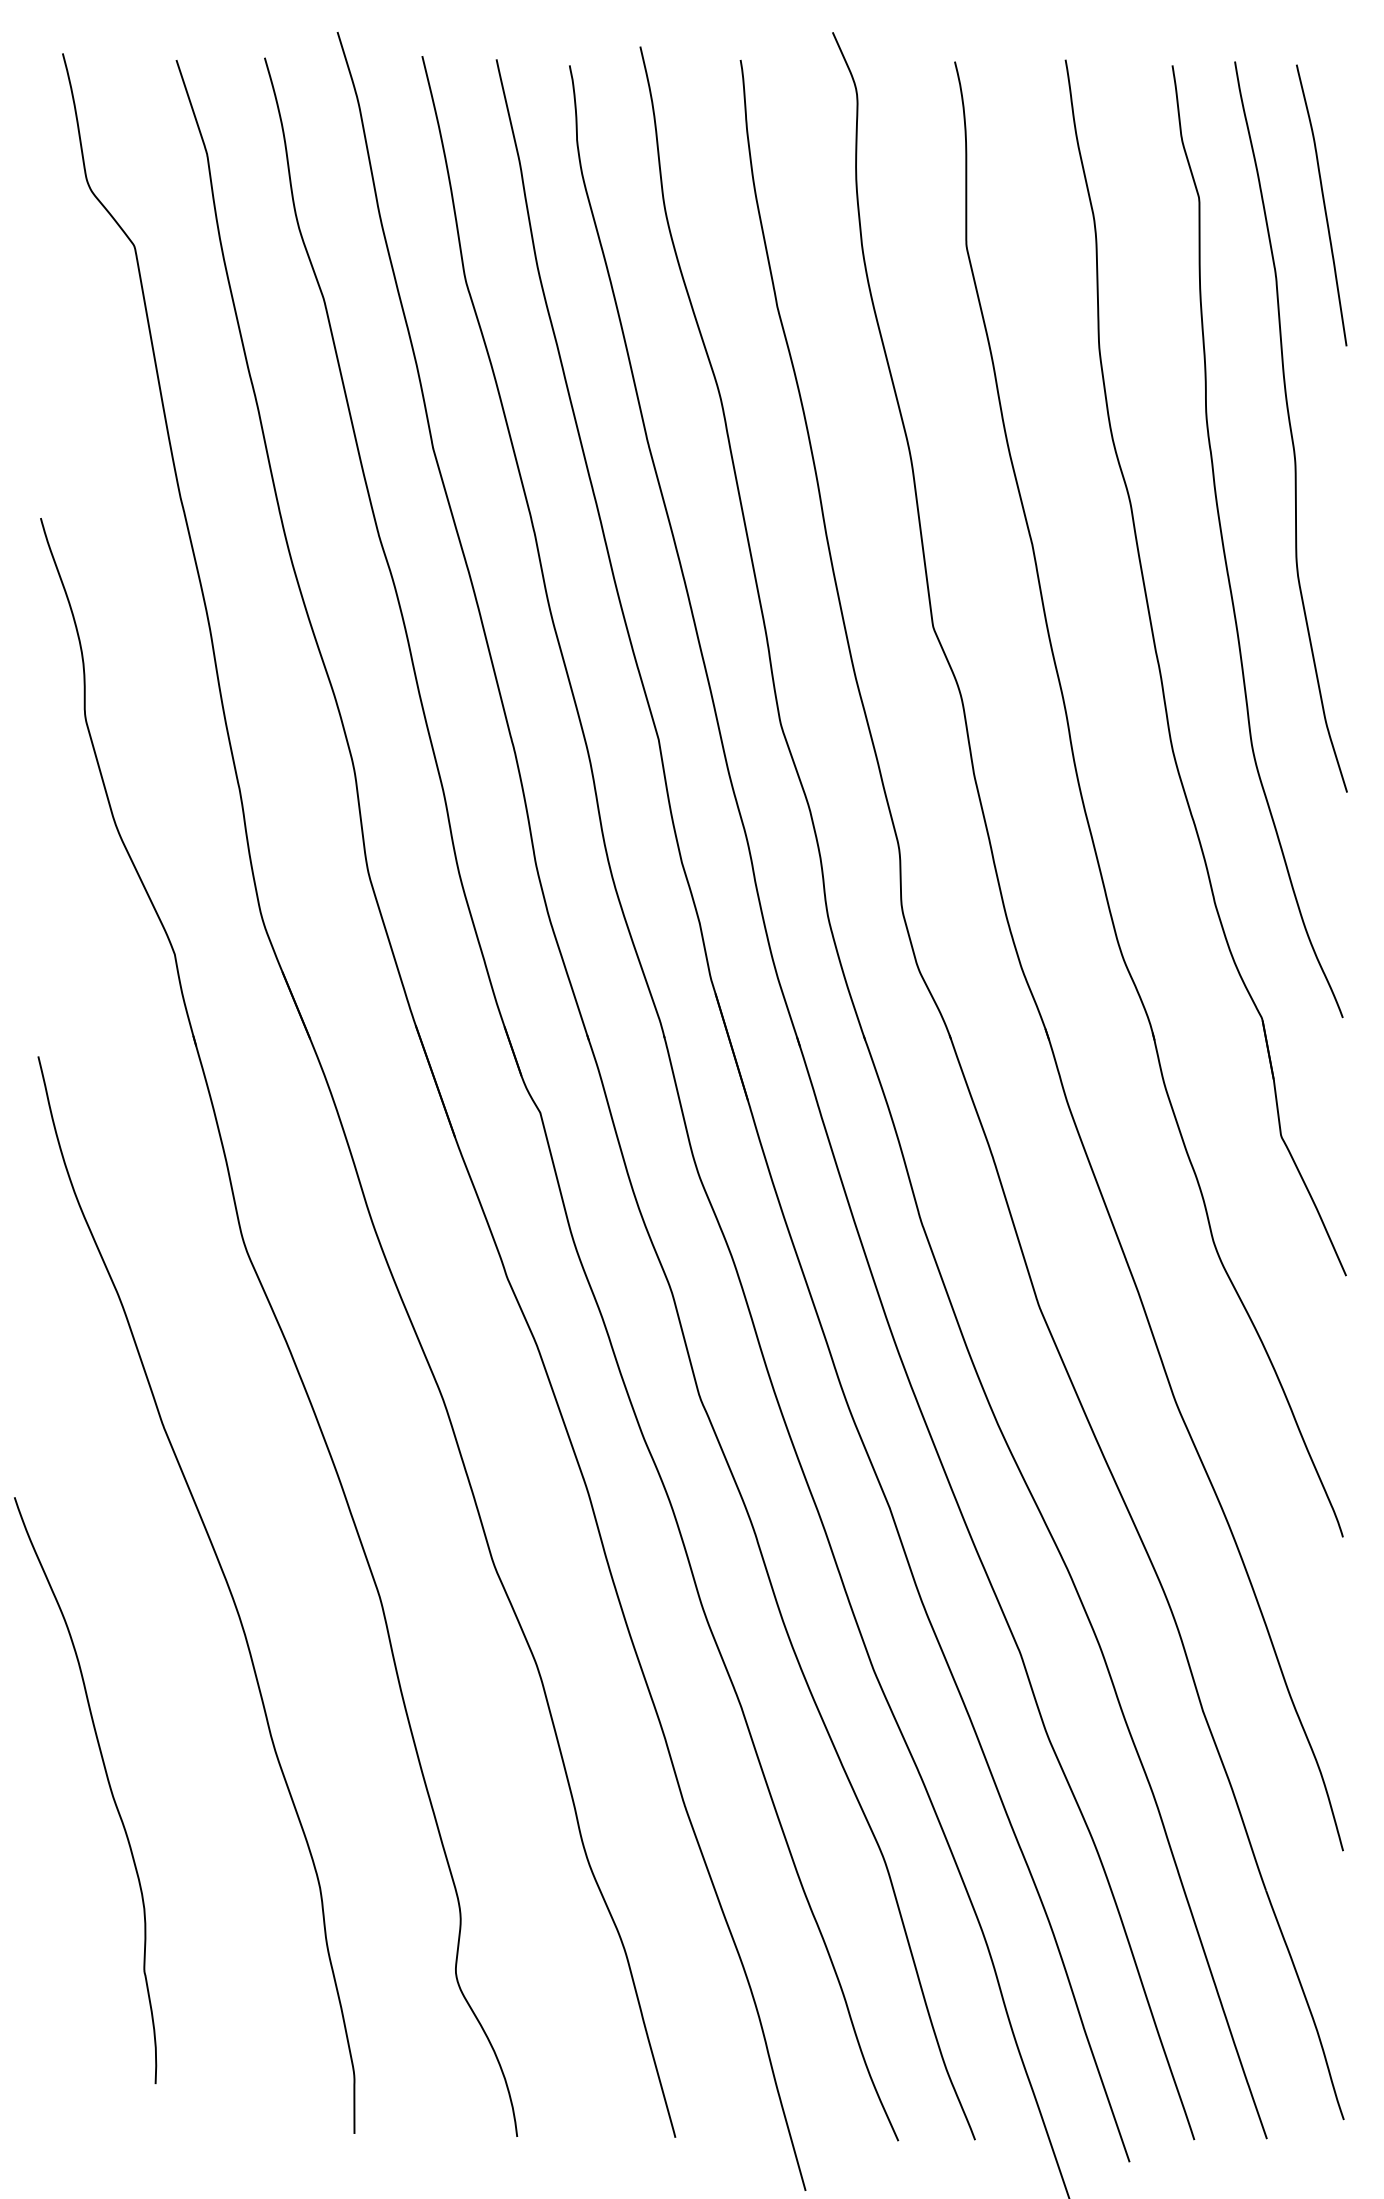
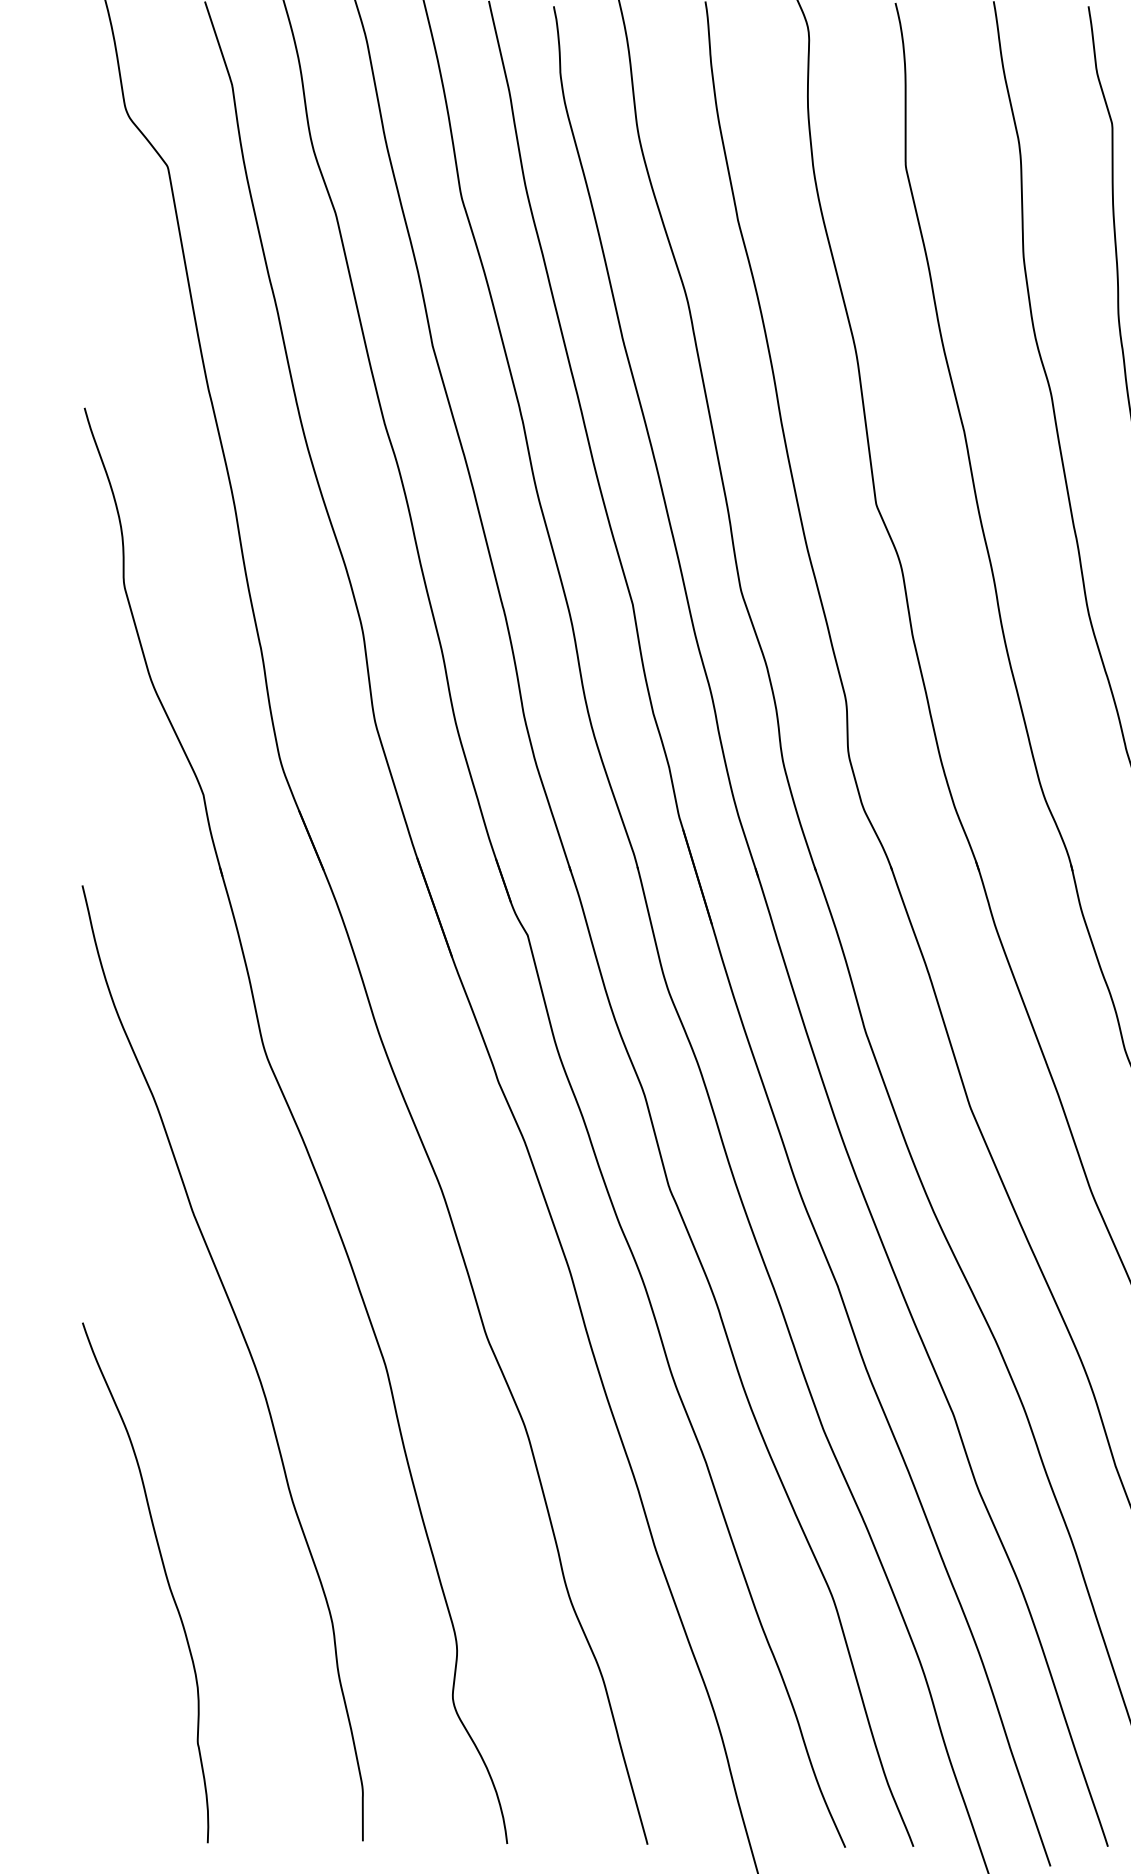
curve: (108, 1785) -> (165, 1578), moved

